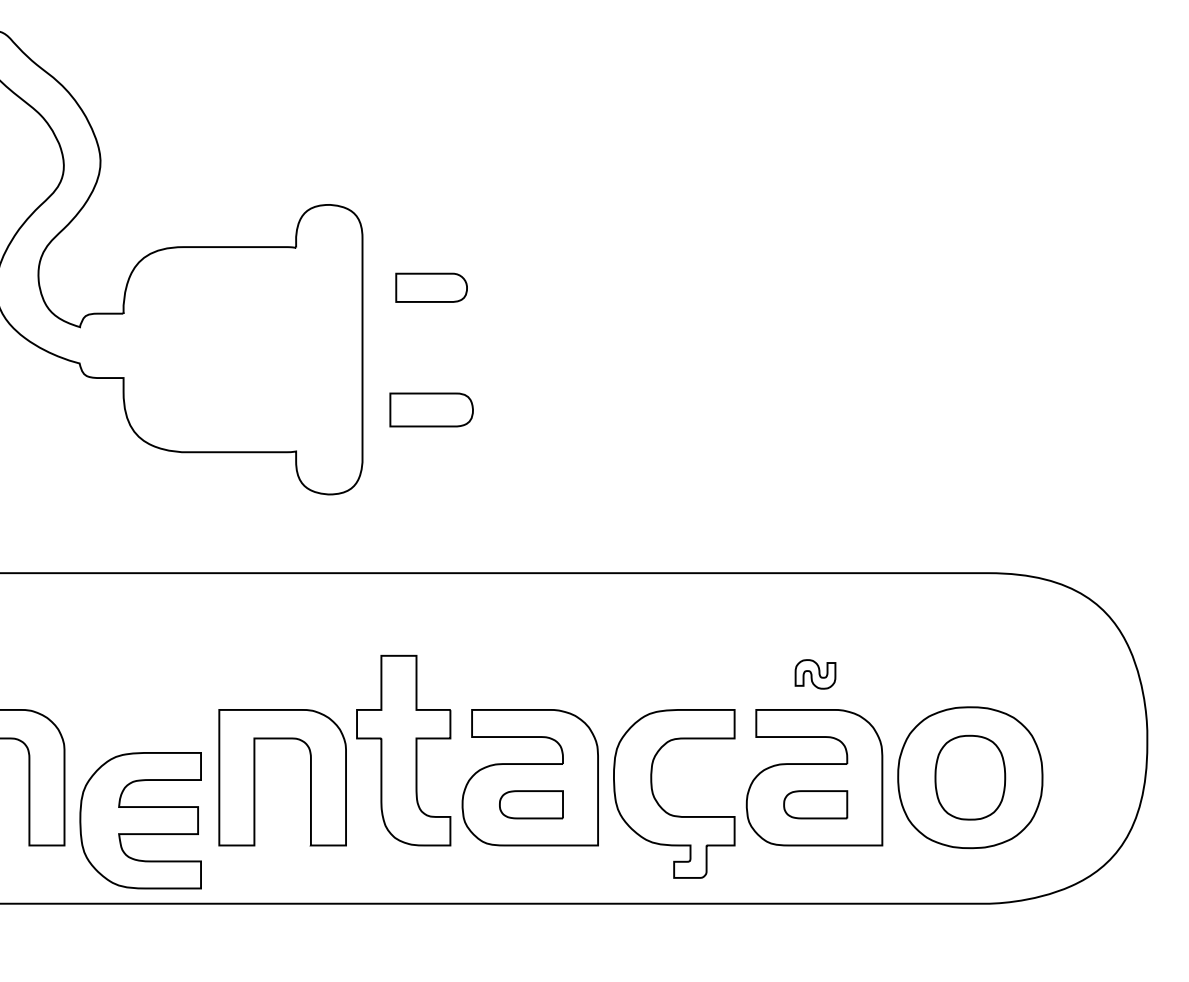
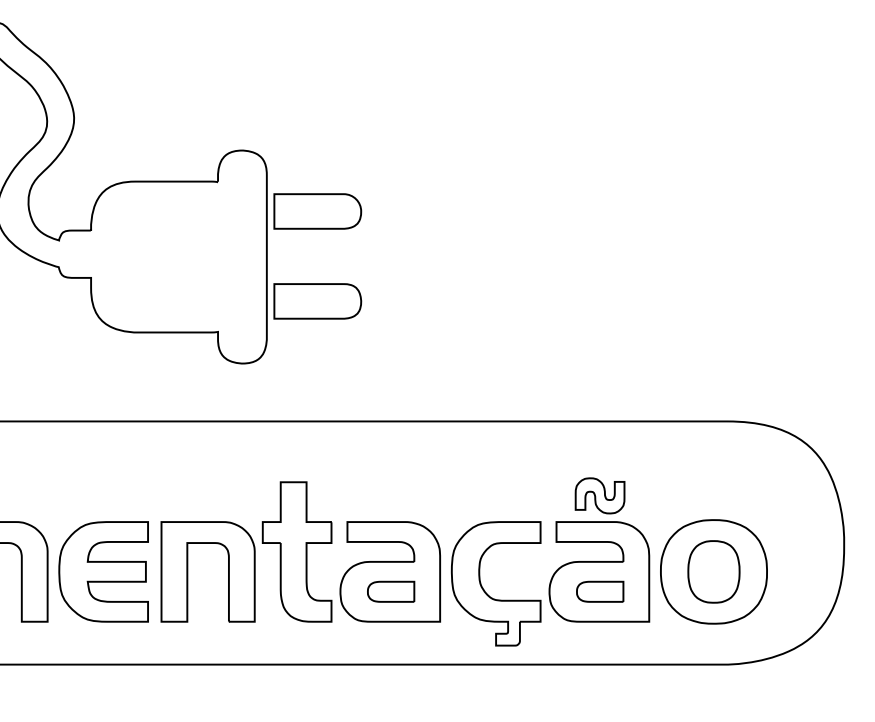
part: (431, 287) -> (317, 211), size x1.67
part: (431, 409) -> (317, 301), size x1.43
part: (815, 674) -> (600, 495), size x1.67
part: (140, 820) -> (103, 571), moved

